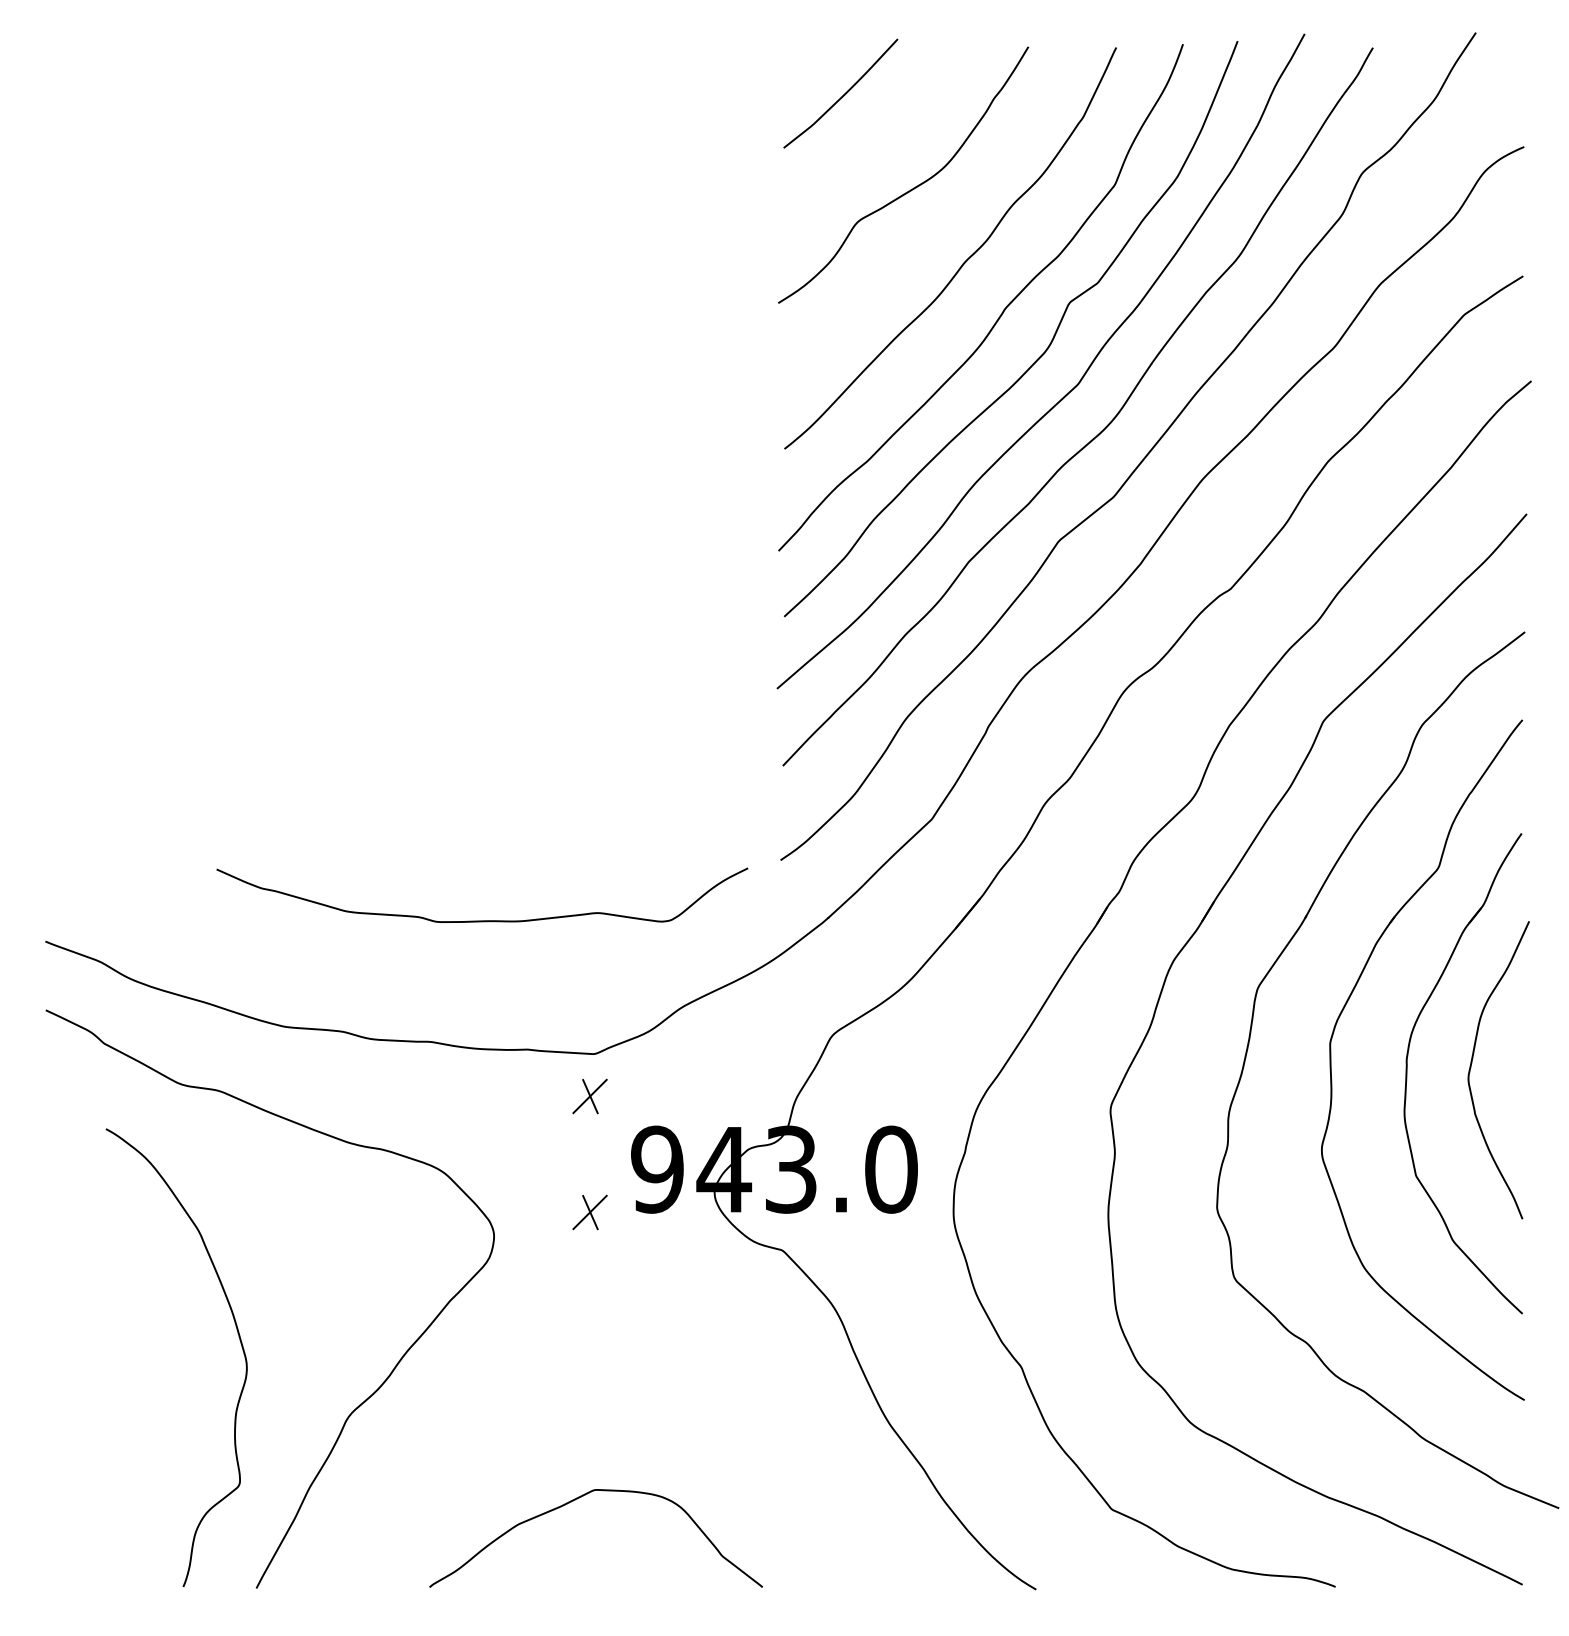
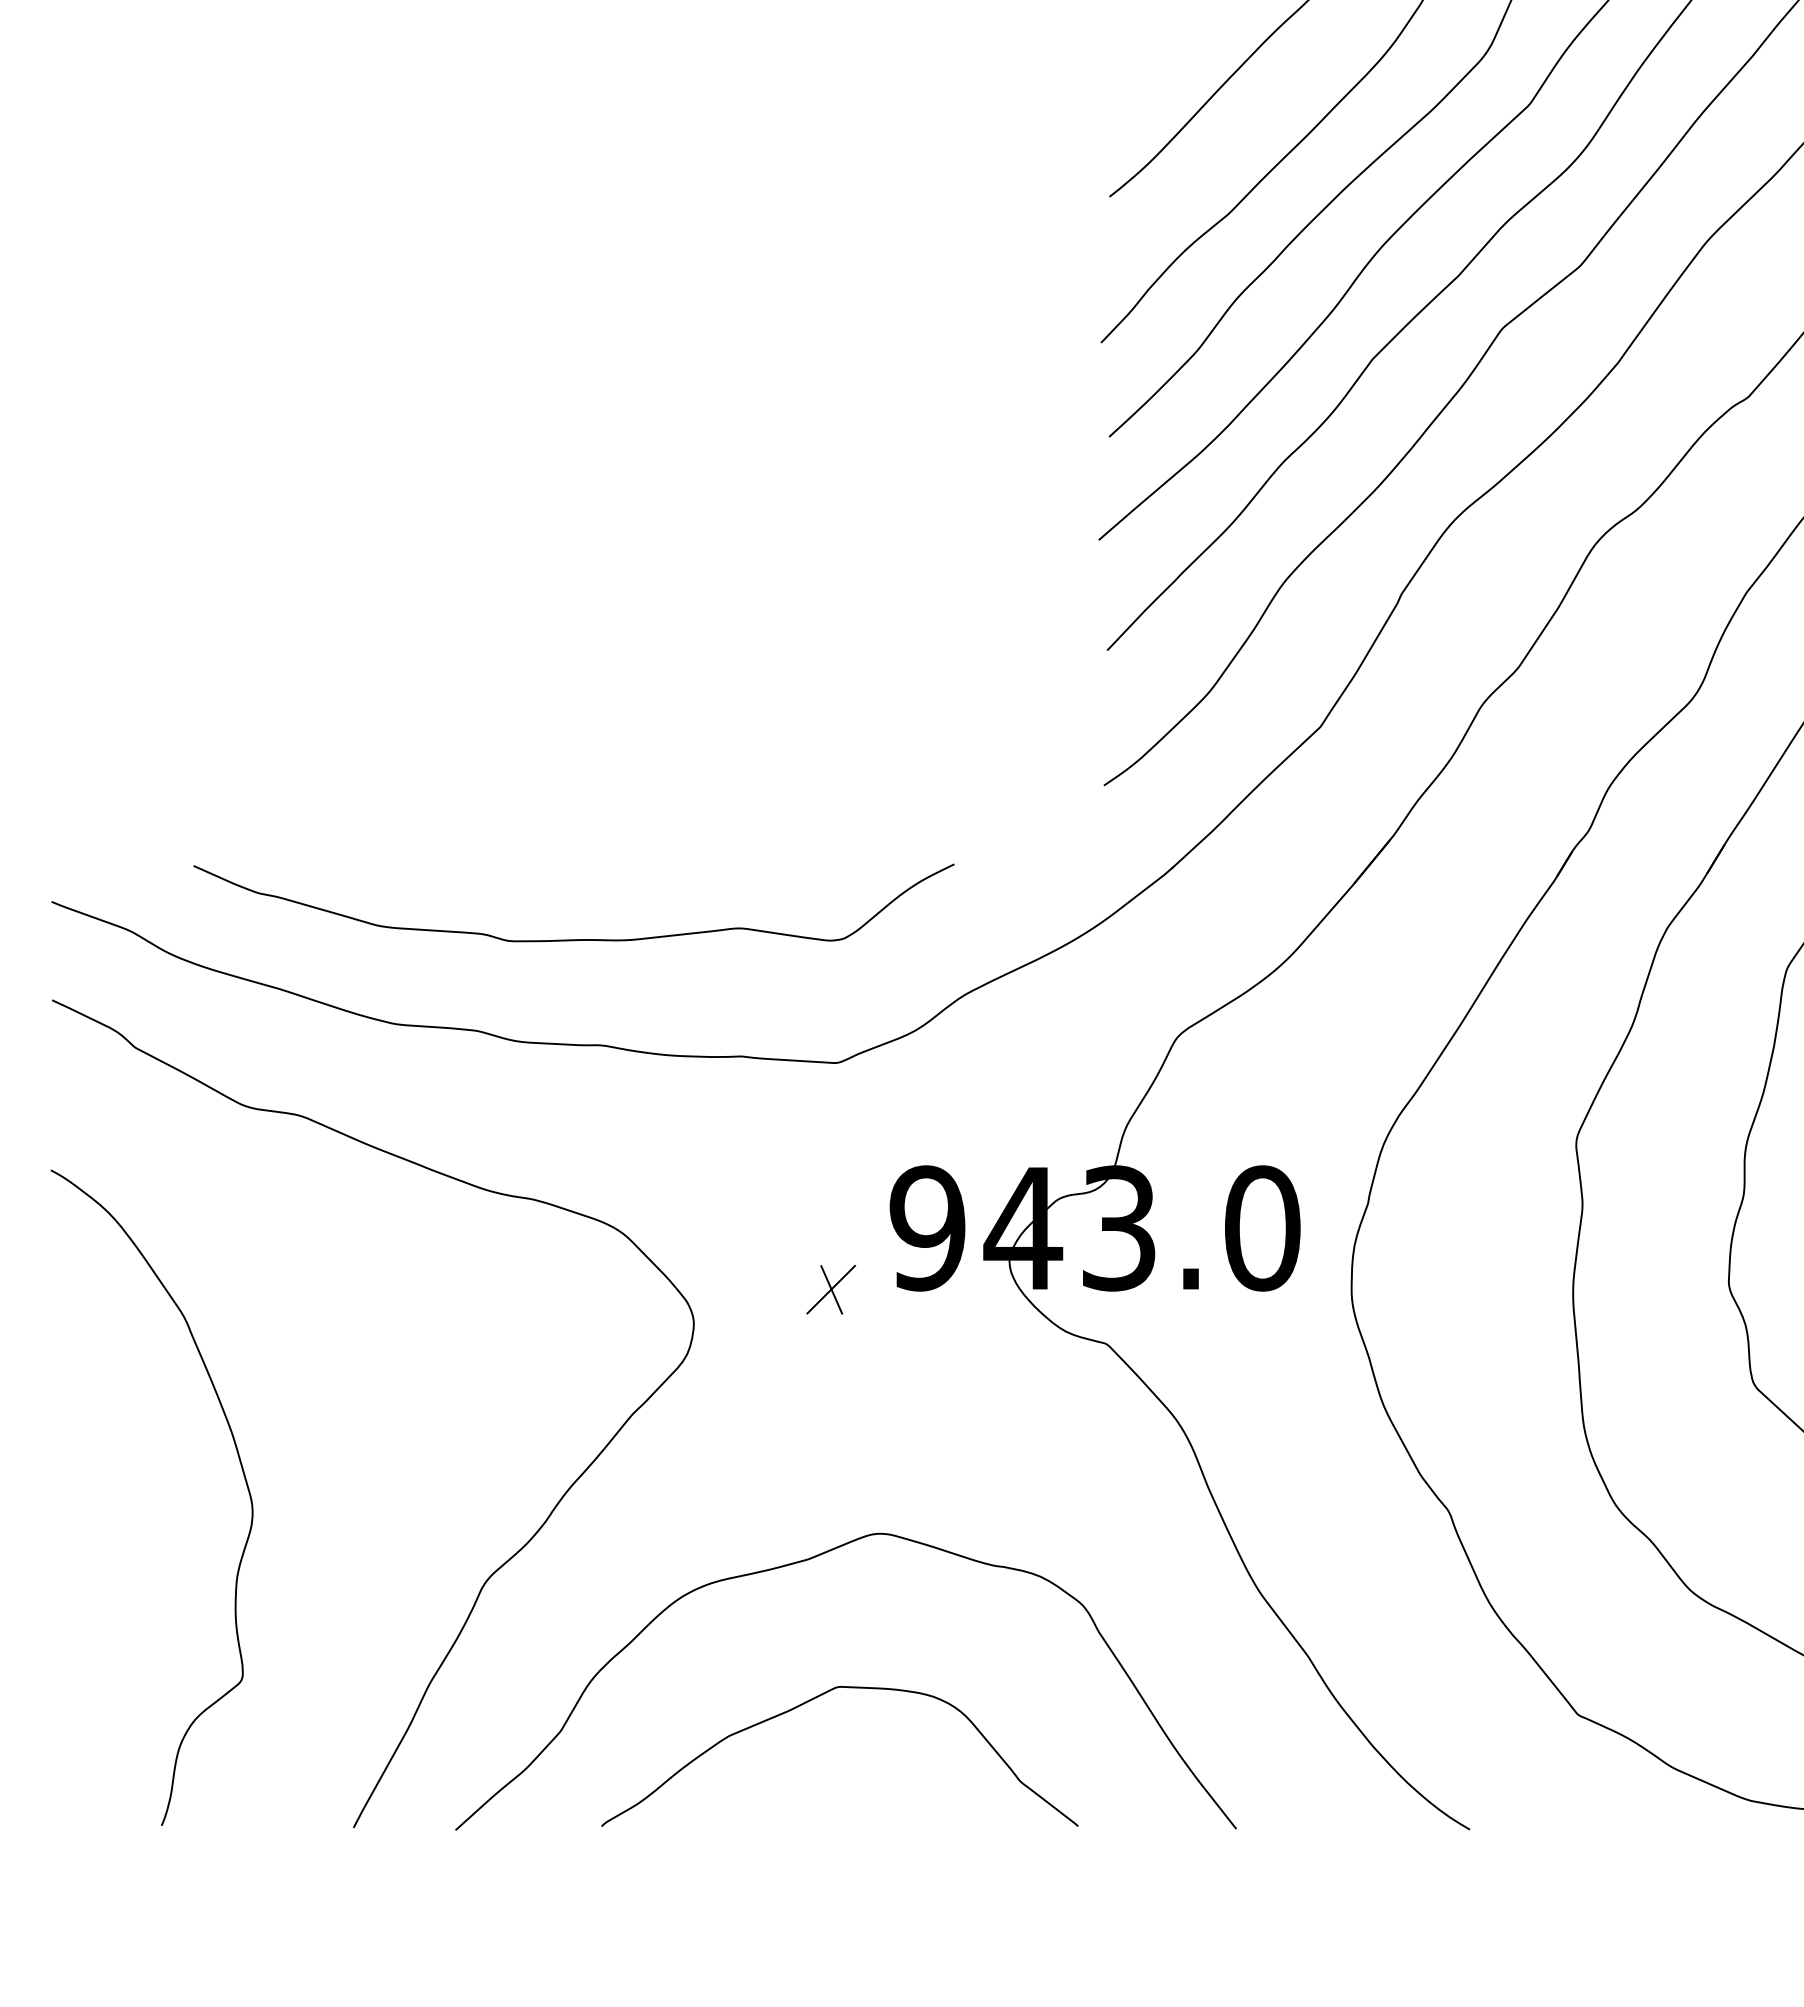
curve: (482, 920) -> (574, 939), moved
part: (589, 1096) -> (830, 1123), removed
curve: (239, 1340) -> (242, 1472), moved
curve: (572, 1402) -> (806, 1561), added

